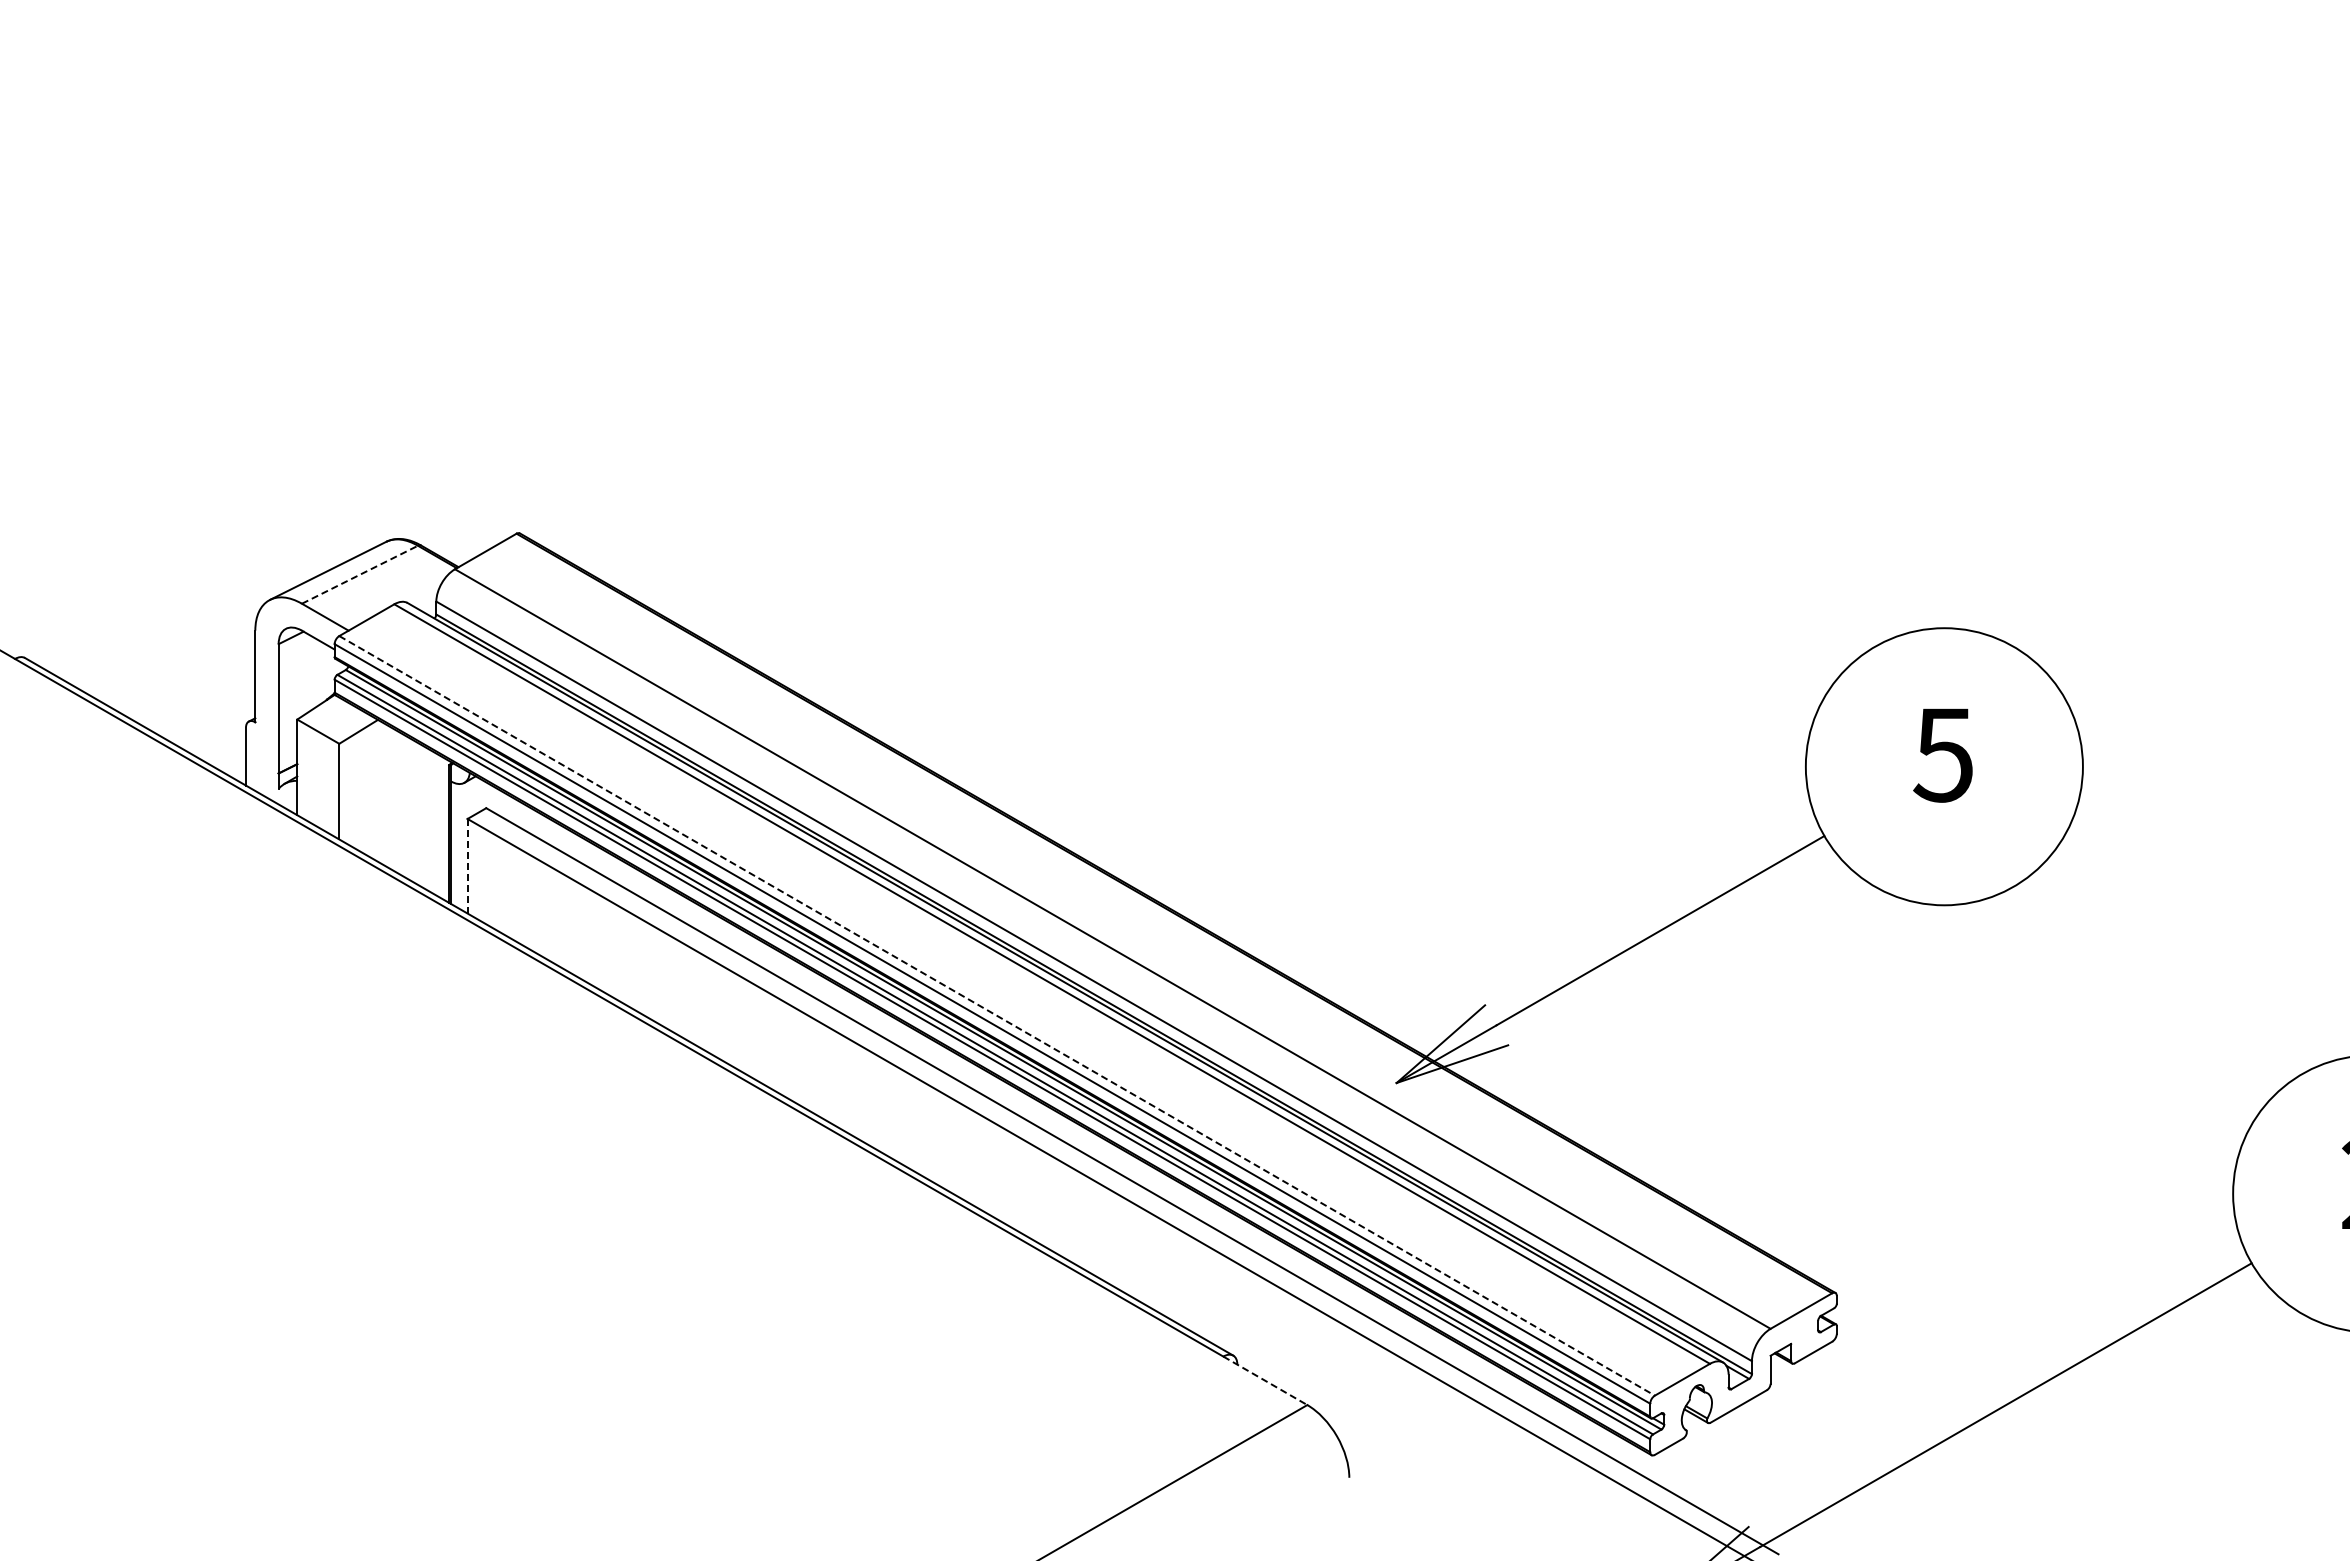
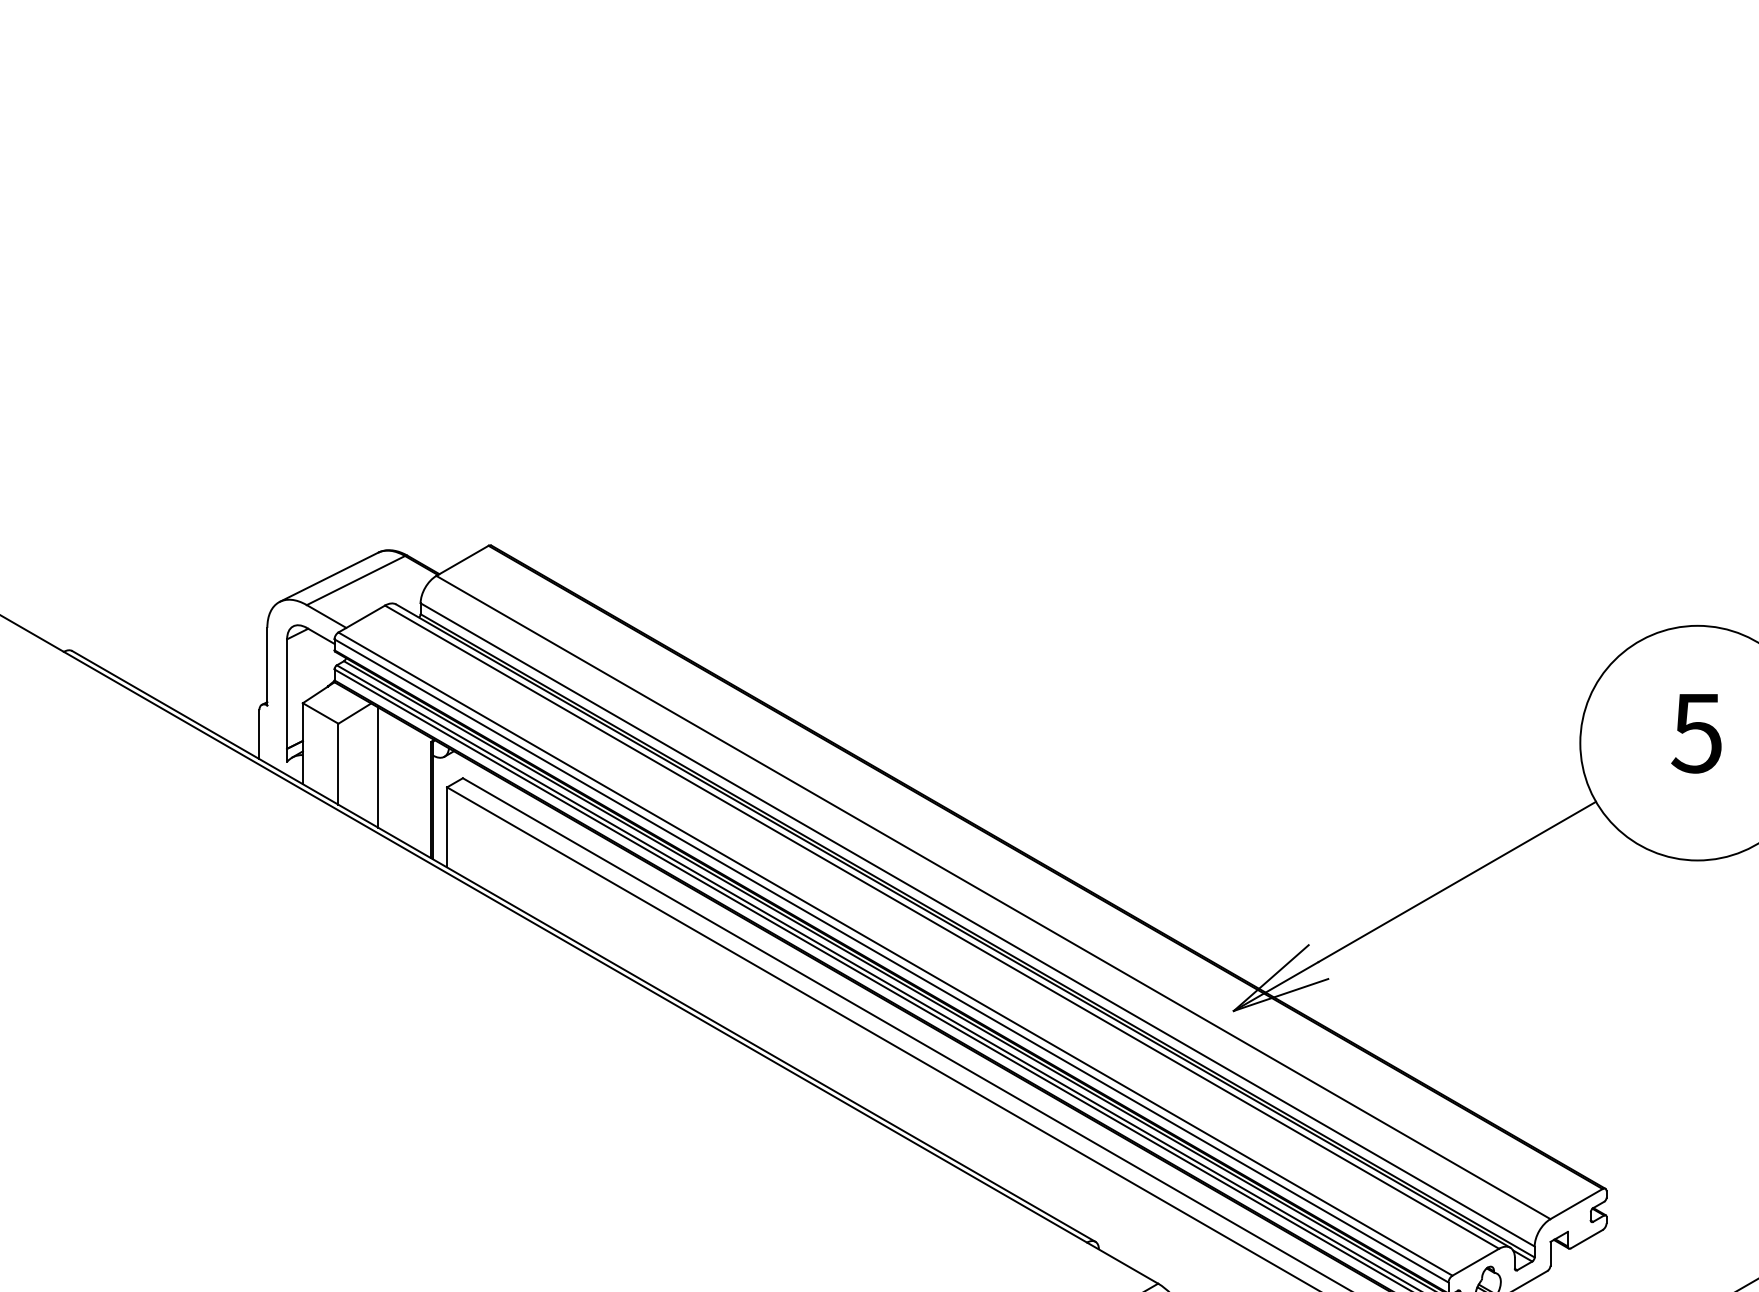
line: (359, 574) -> (355, 580), dashed -> solid
line: (385, 795) -> (377, 767), added
line: (467, 865) -> (447, 826), dashed -> solid
line: (997, 1015) -> (895, 953), dashed -> solid
line: (1265, 1381) -> (1122, 1263), dashed -> solid

